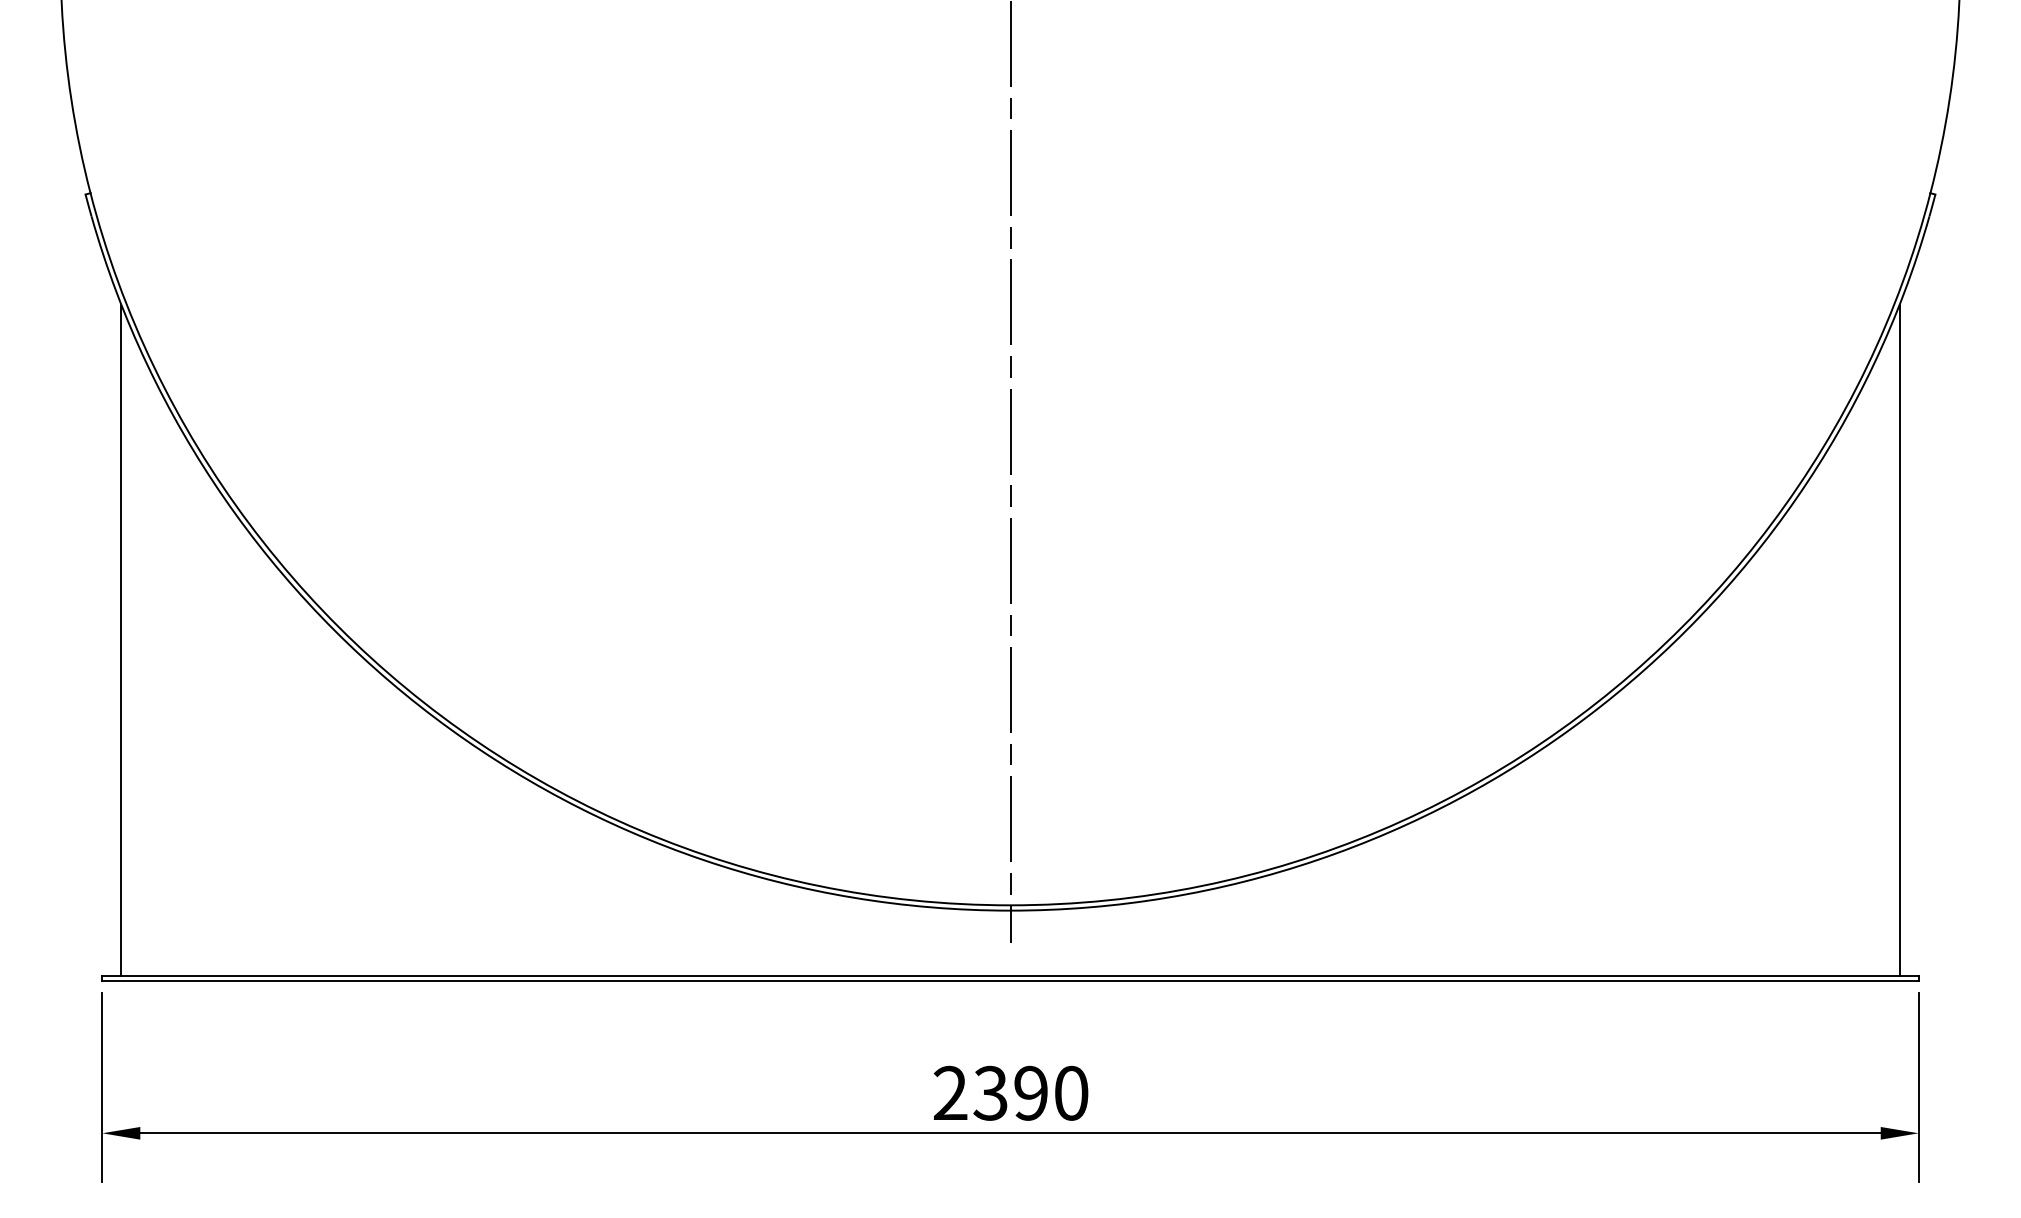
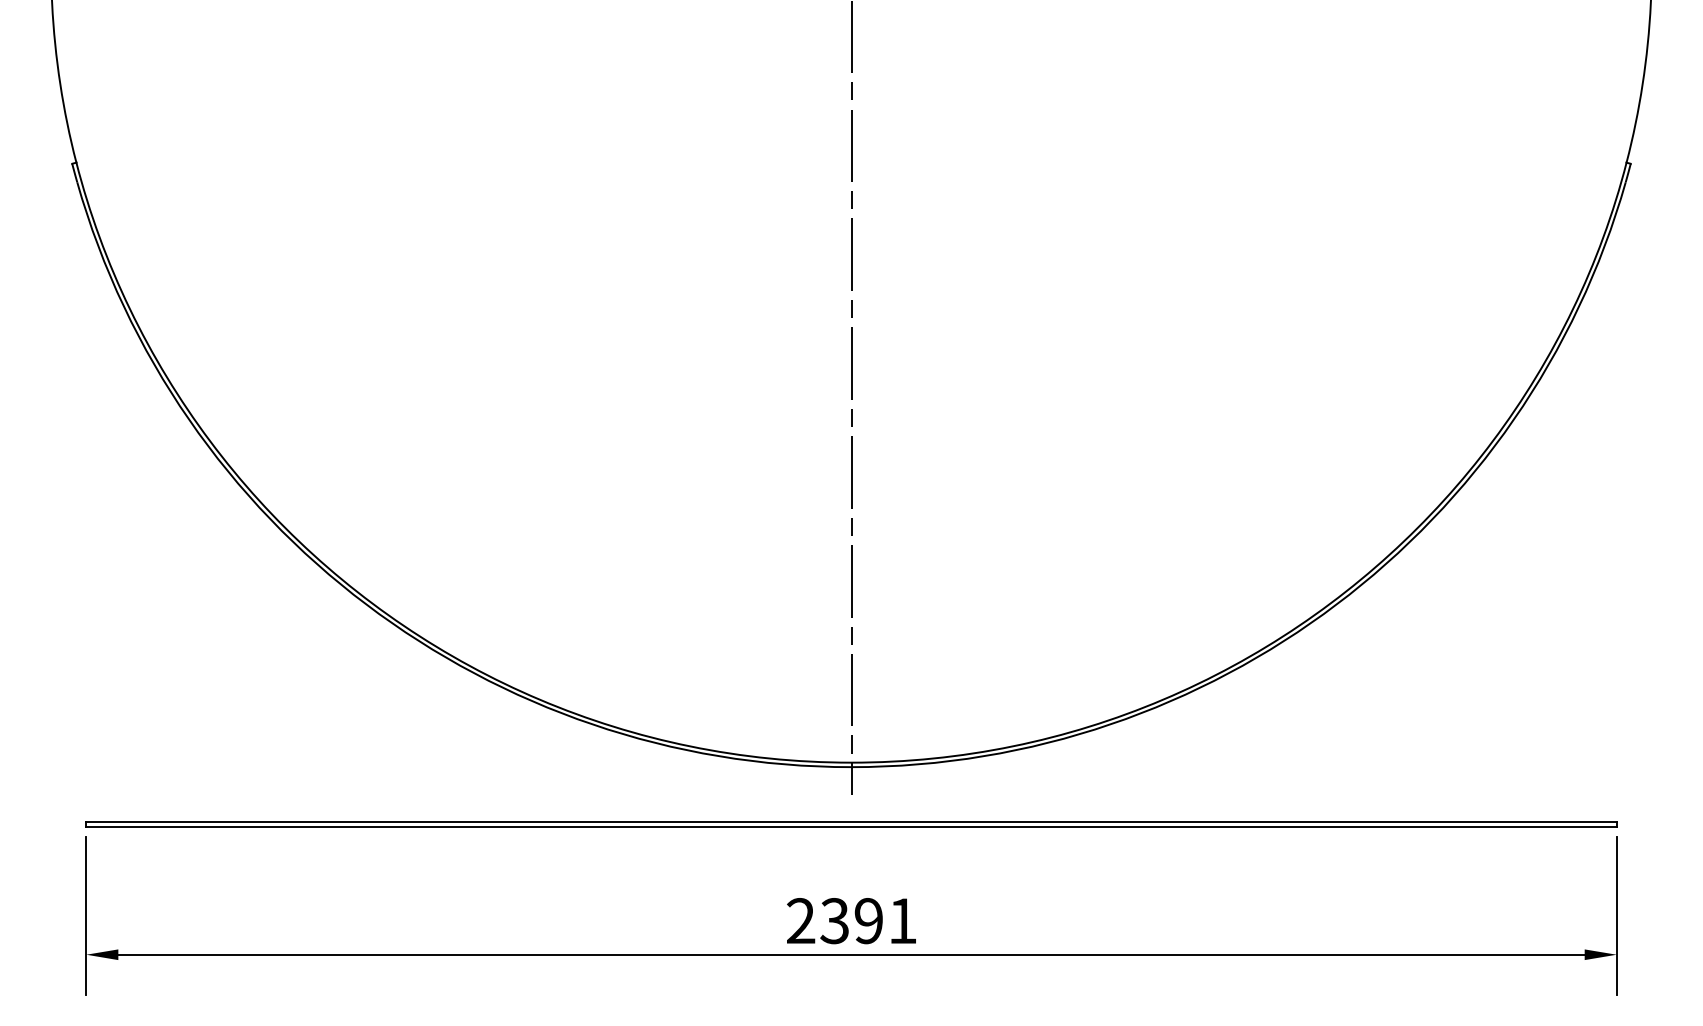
line: (121, 640) -> (102, 539), removed
line: (1899, 640) -> (1600, 539), removed
text: (1071, 1093) -> (902, 921), 2390 -> 2391

